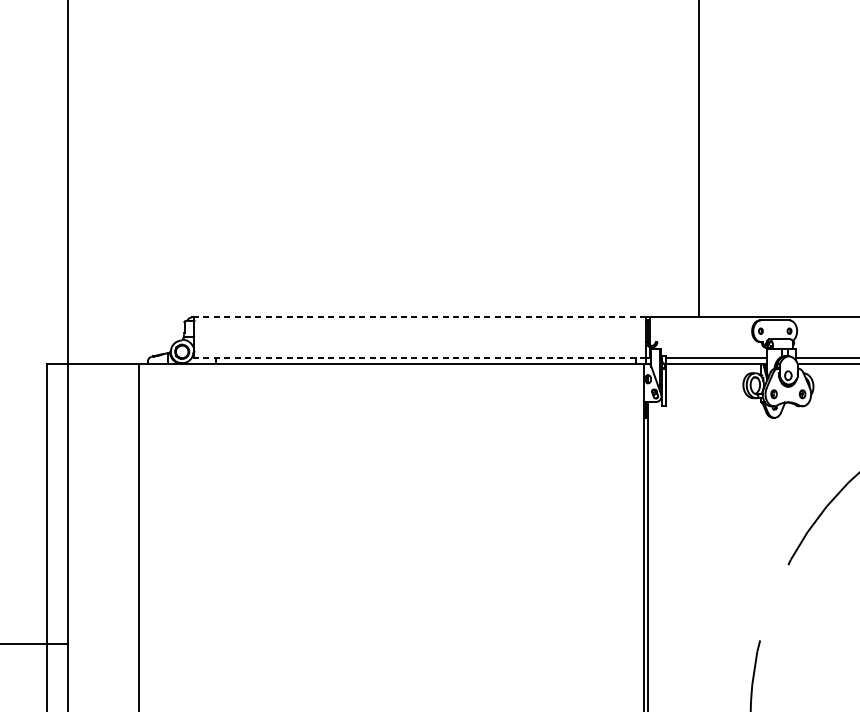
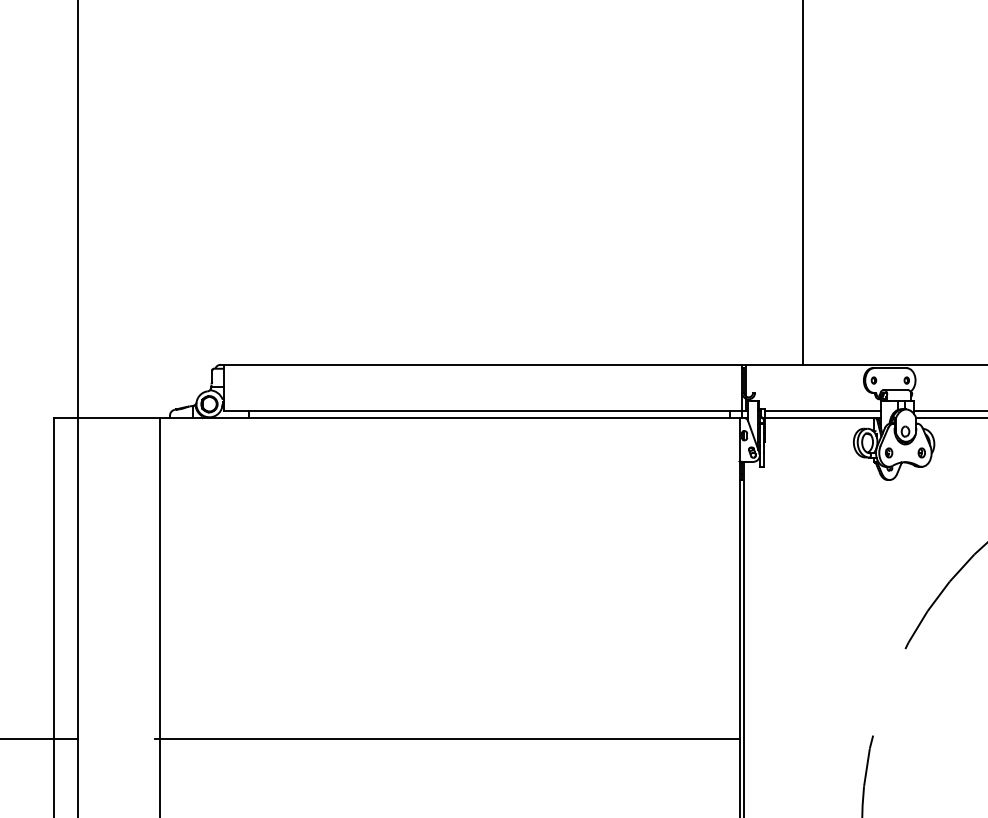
line: (419, 317) -> (482, 364), dashed -> solid
line: (419, 358) -> (482, 411), dashed -> solid
line: (389, 643) -> (447, 739), added

